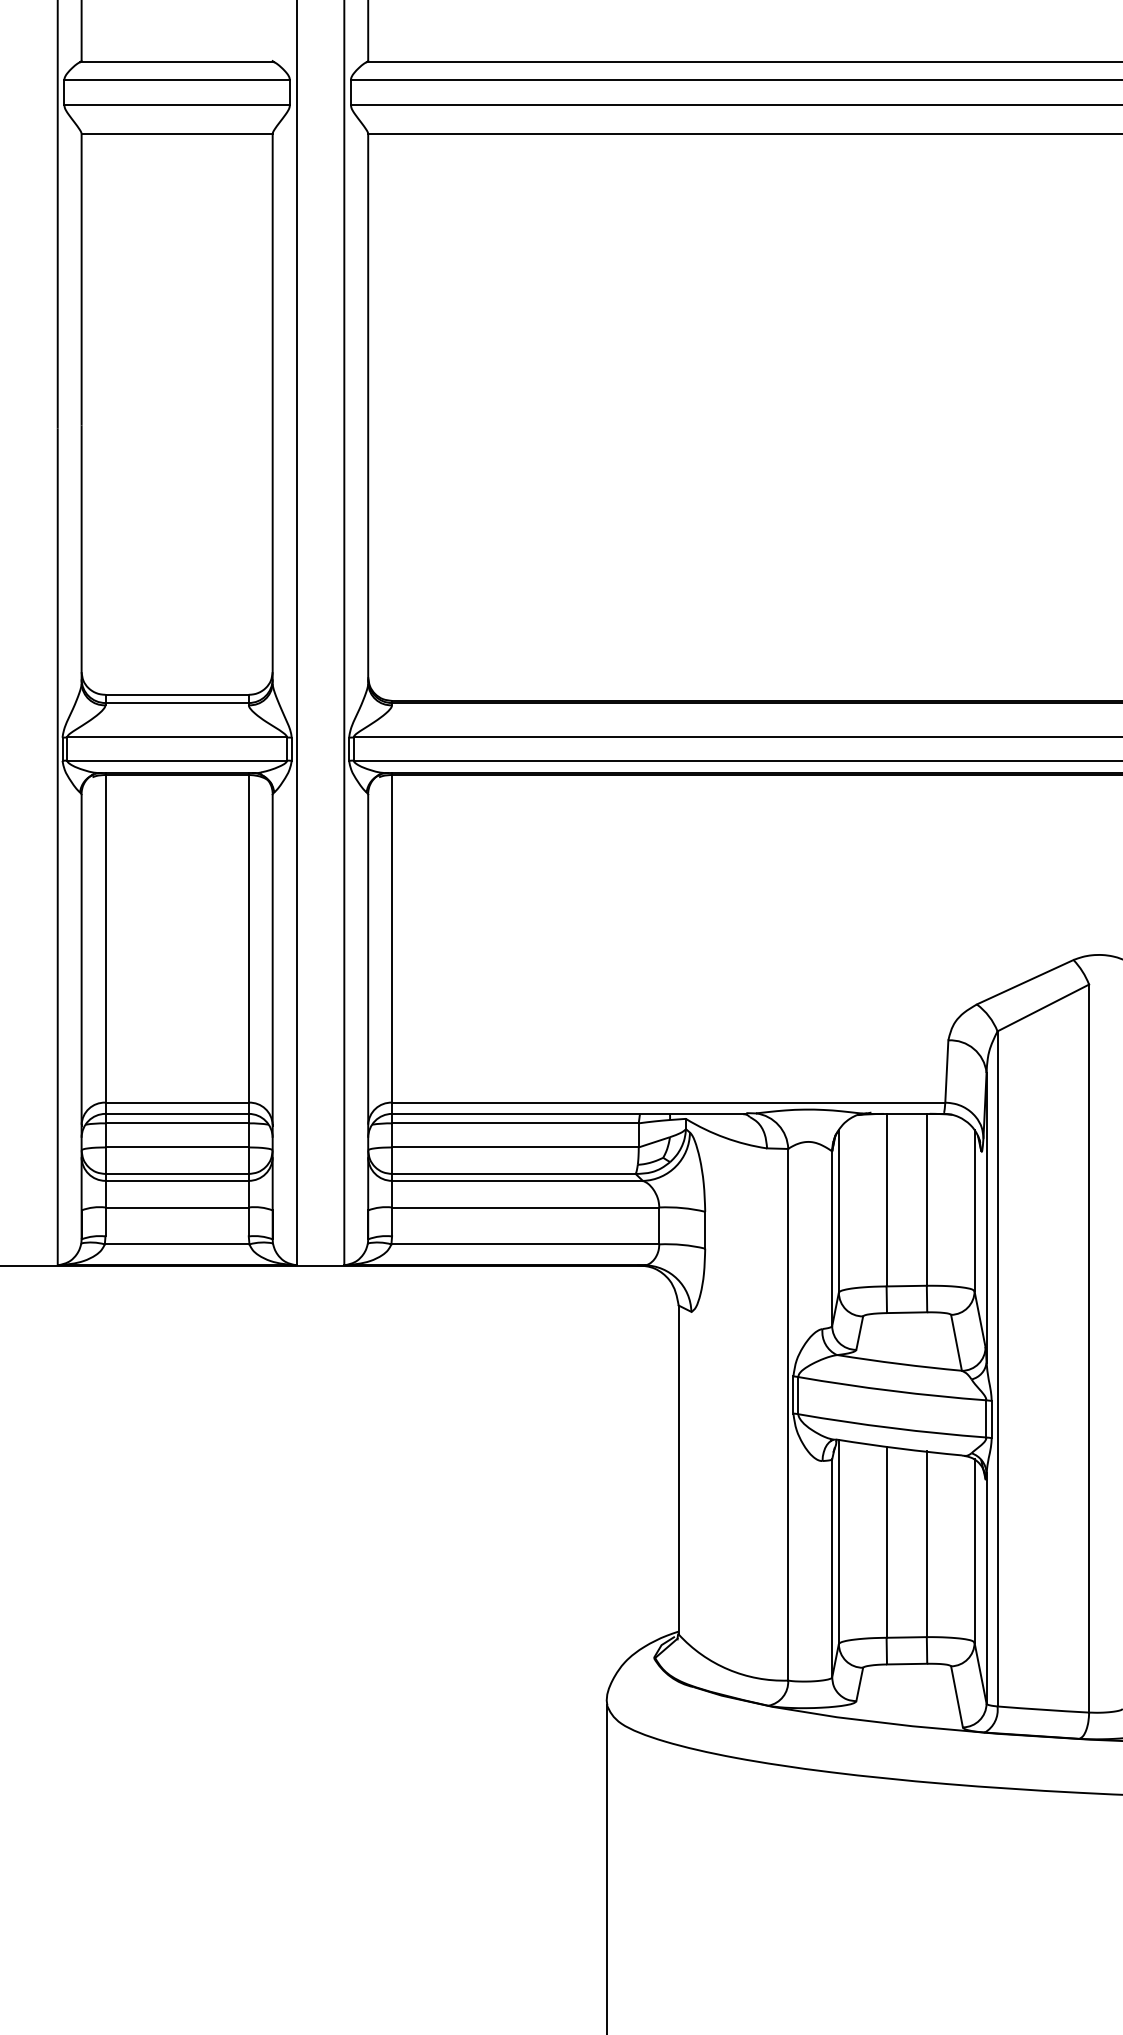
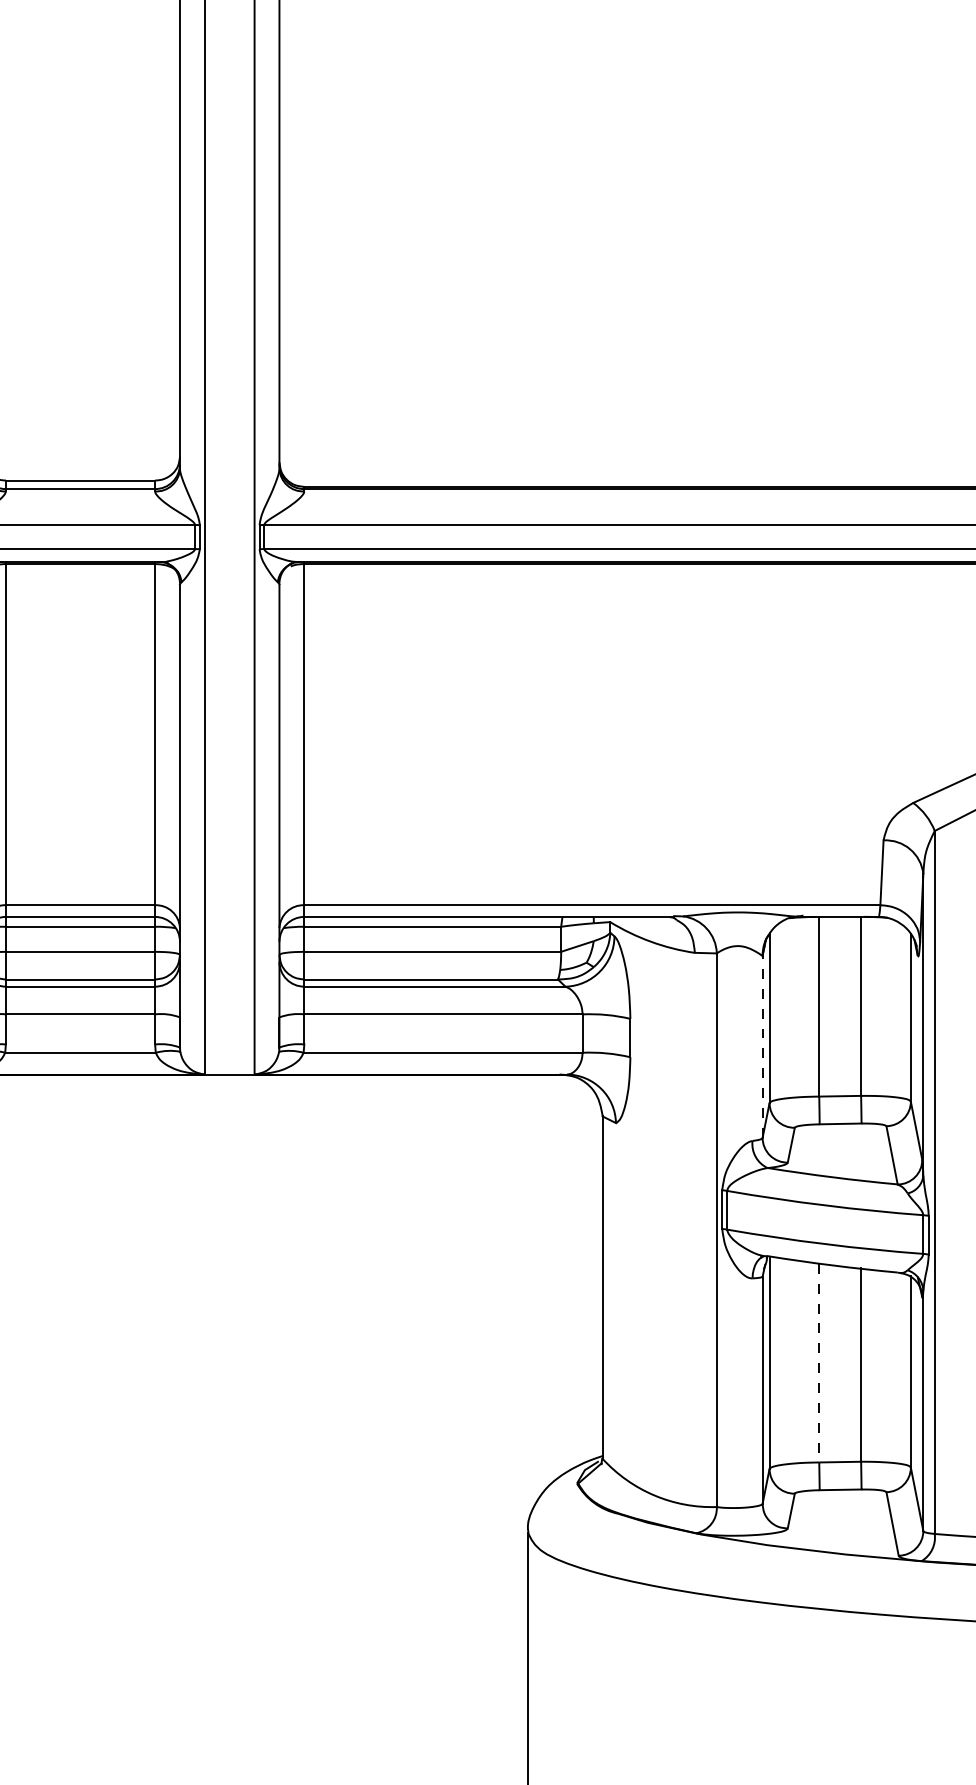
line: (832, 1238) -> (762, 1046), solid -> dashed
line: (886, 1542) -> (819, 1363), solid -> dashed

